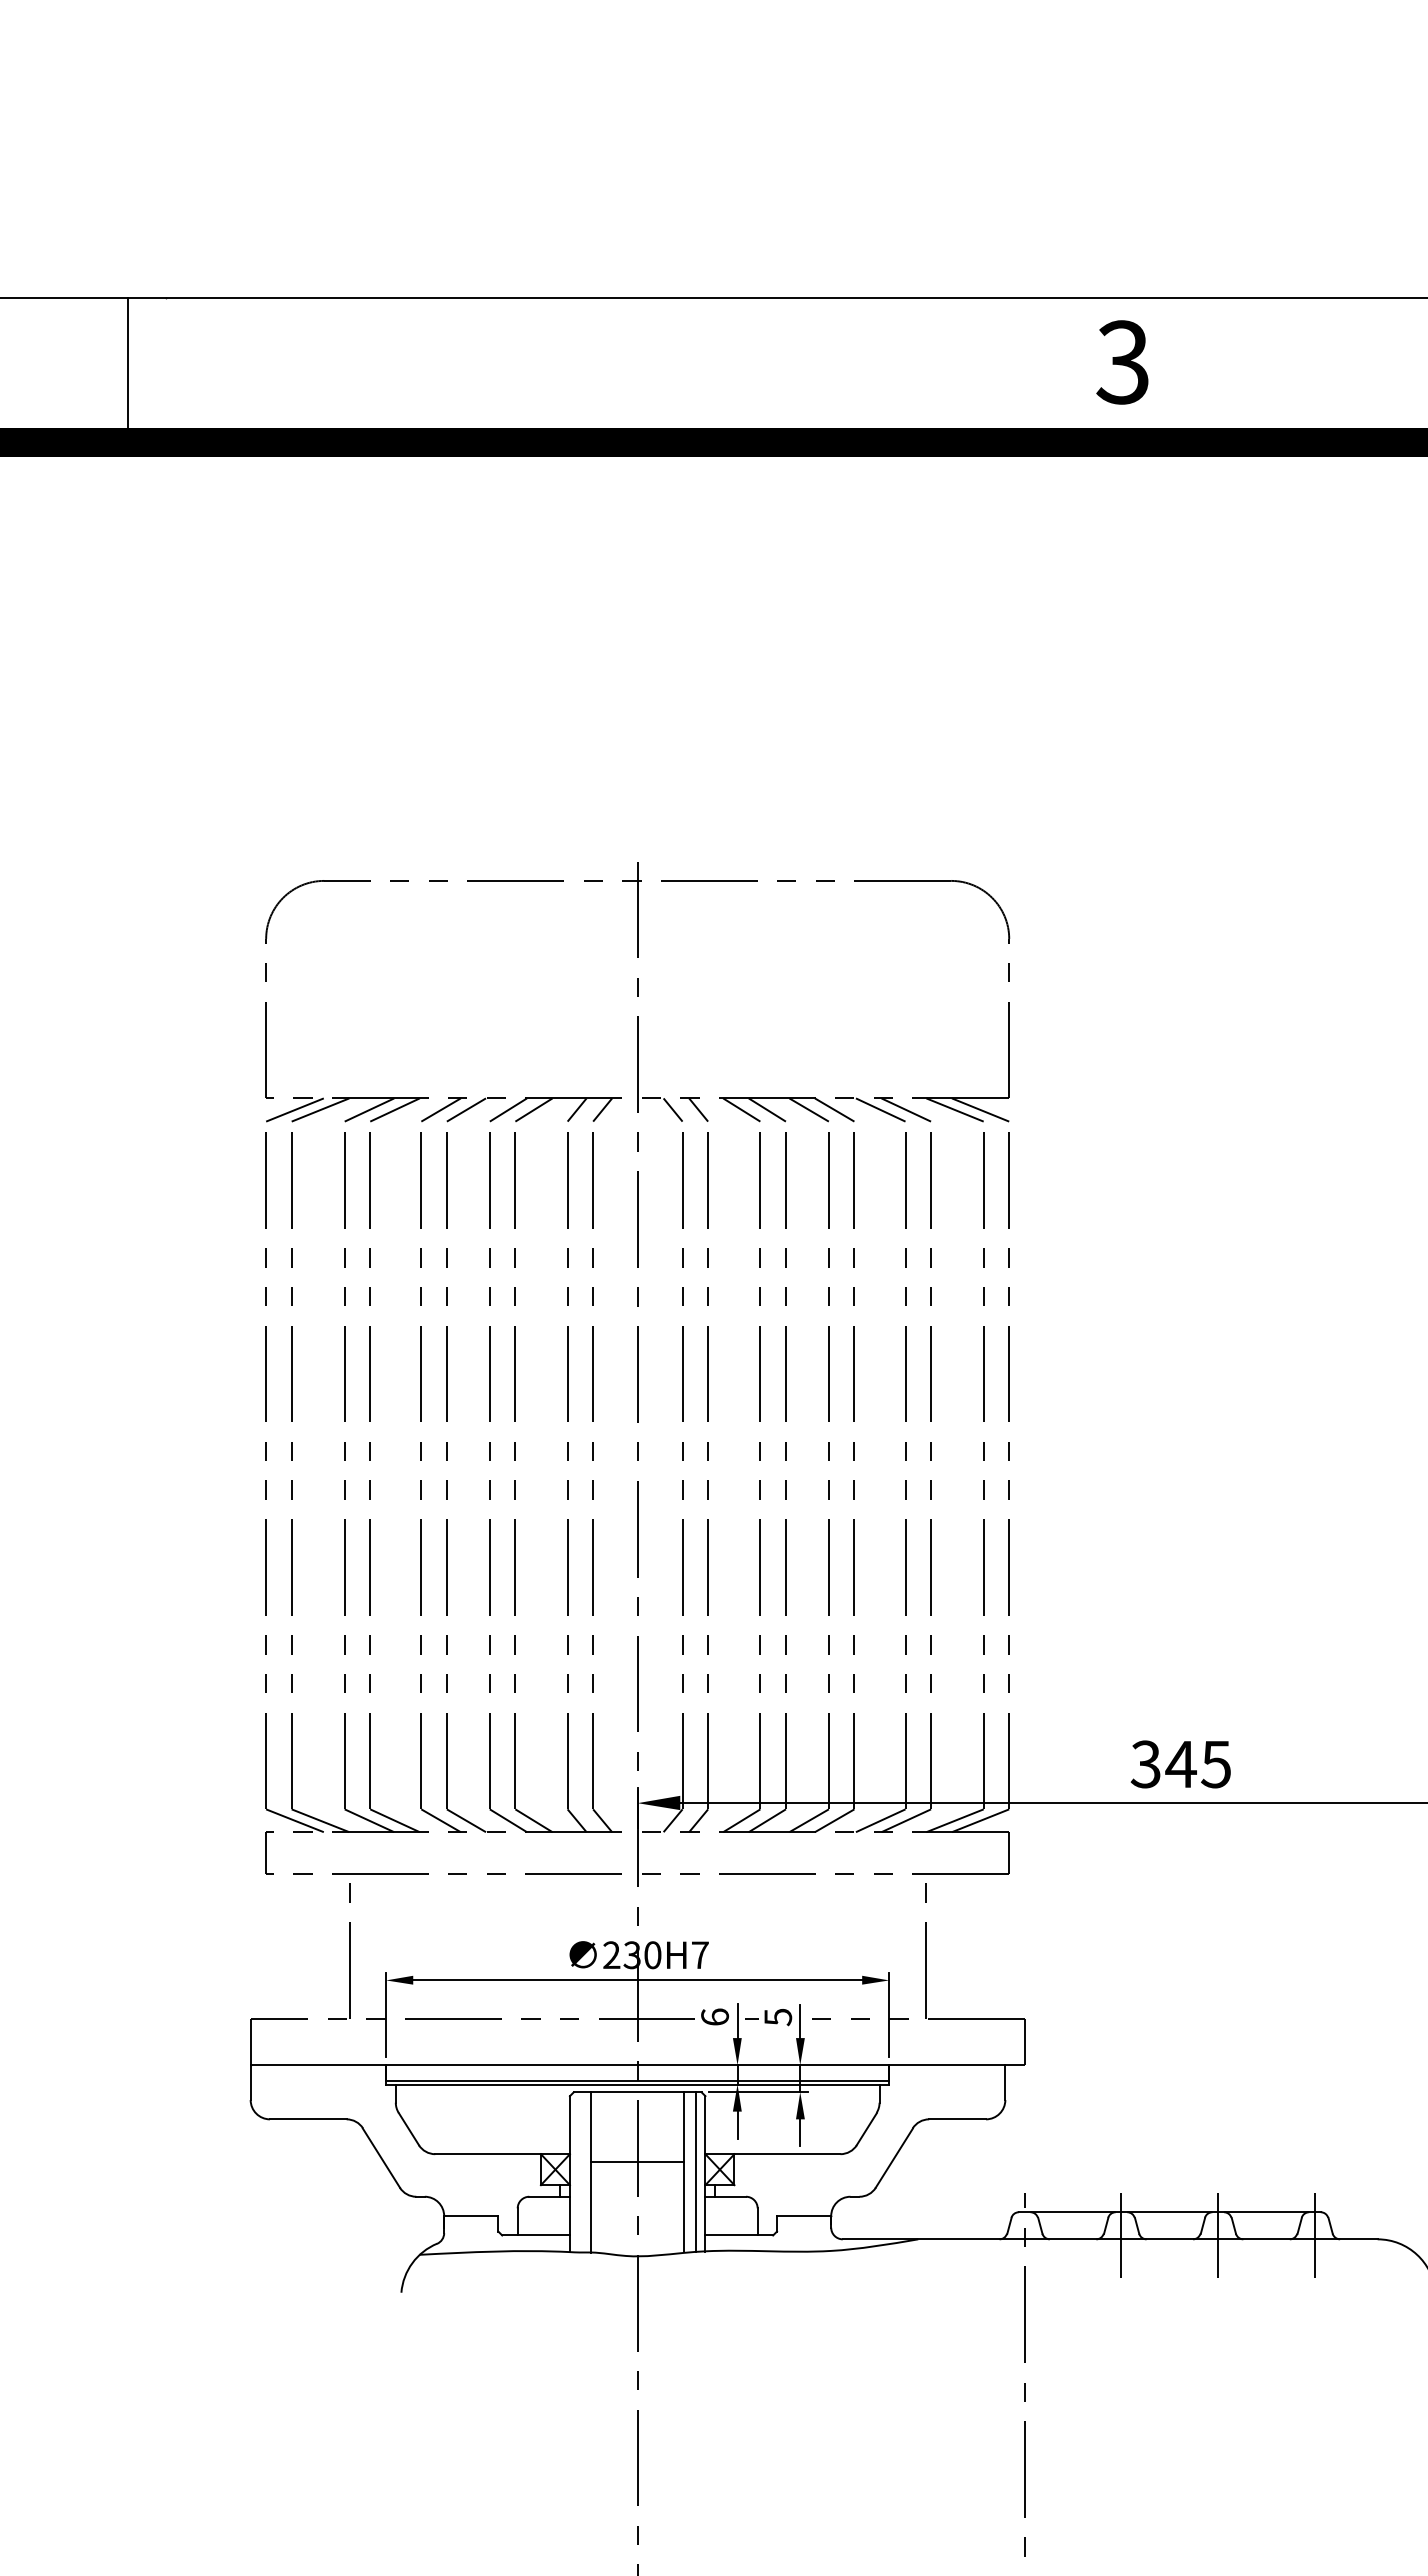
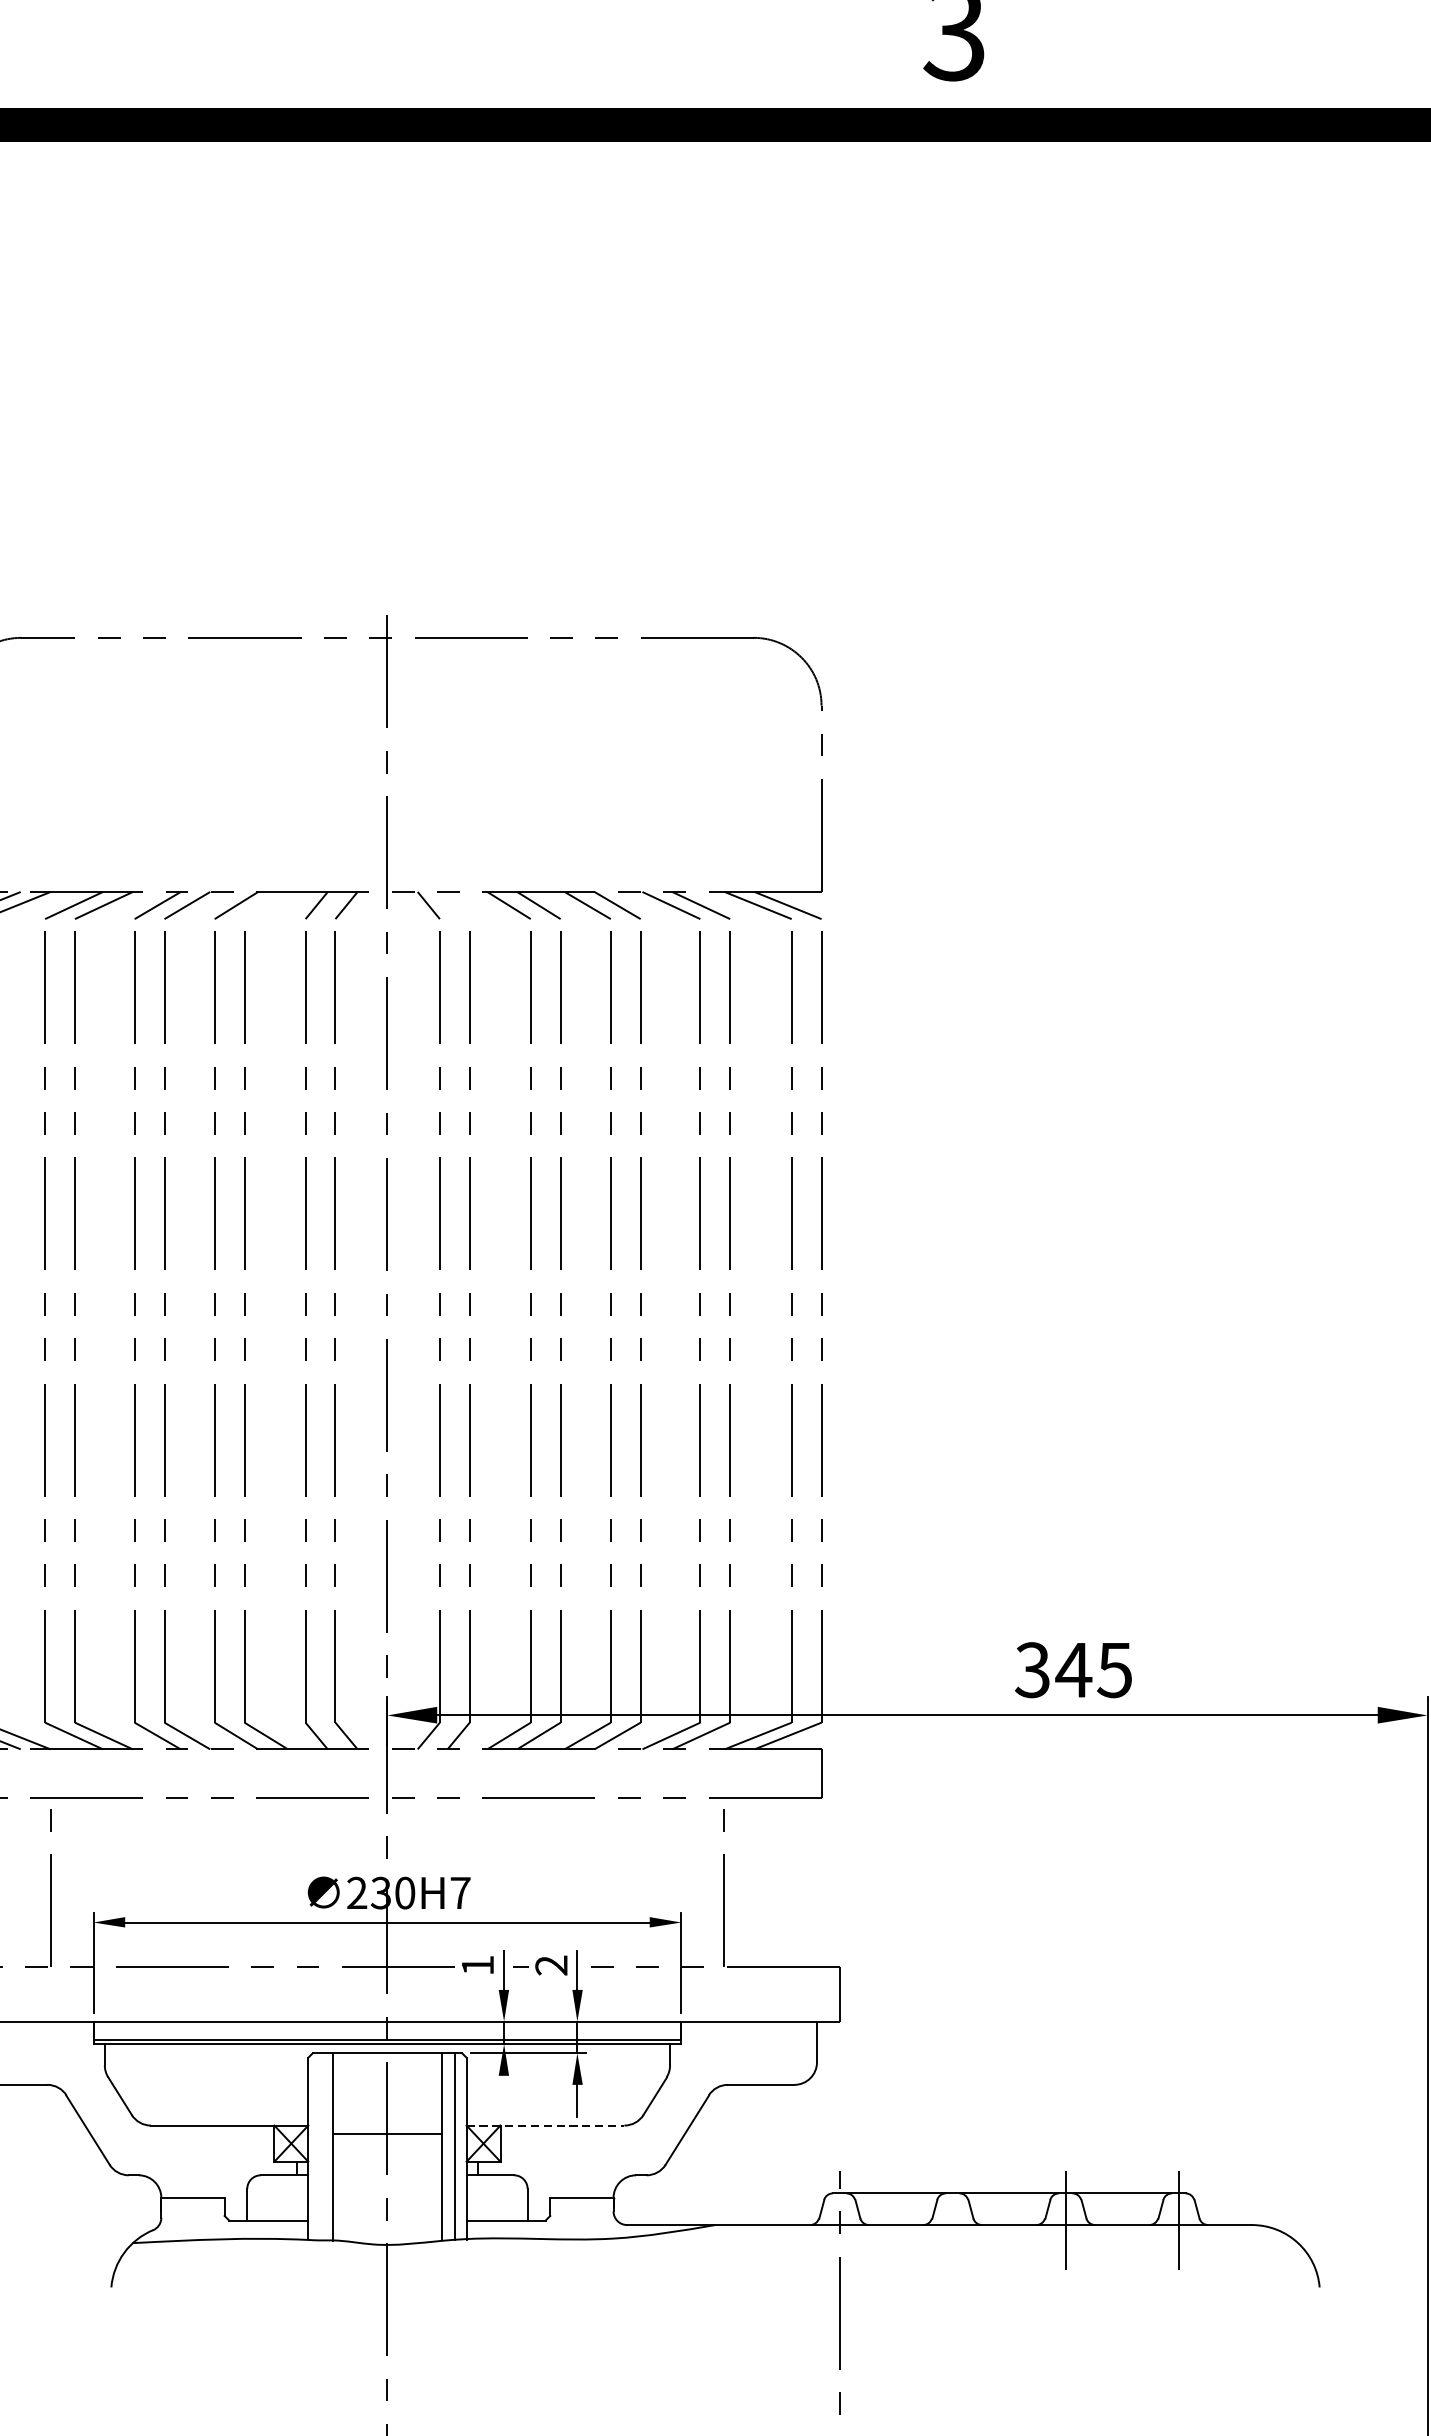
line: (533, 1109) -> (265, 904), removed
line: (698, 1109) -> (458, 904), removed
text: (1180, 1764) -> (1073, 1670), moved
text: (715, 2016) -> (478, 1964), 6 -> 1
text: (778, 2017) -> (551, 1965), 5 -> 2
line: (737, 2124) -> (504, 2090), removed
line: (772, 2154) -> (544, 2125), solid -> dashed
line: (1121, 2235) -> (952, 2220), removed

